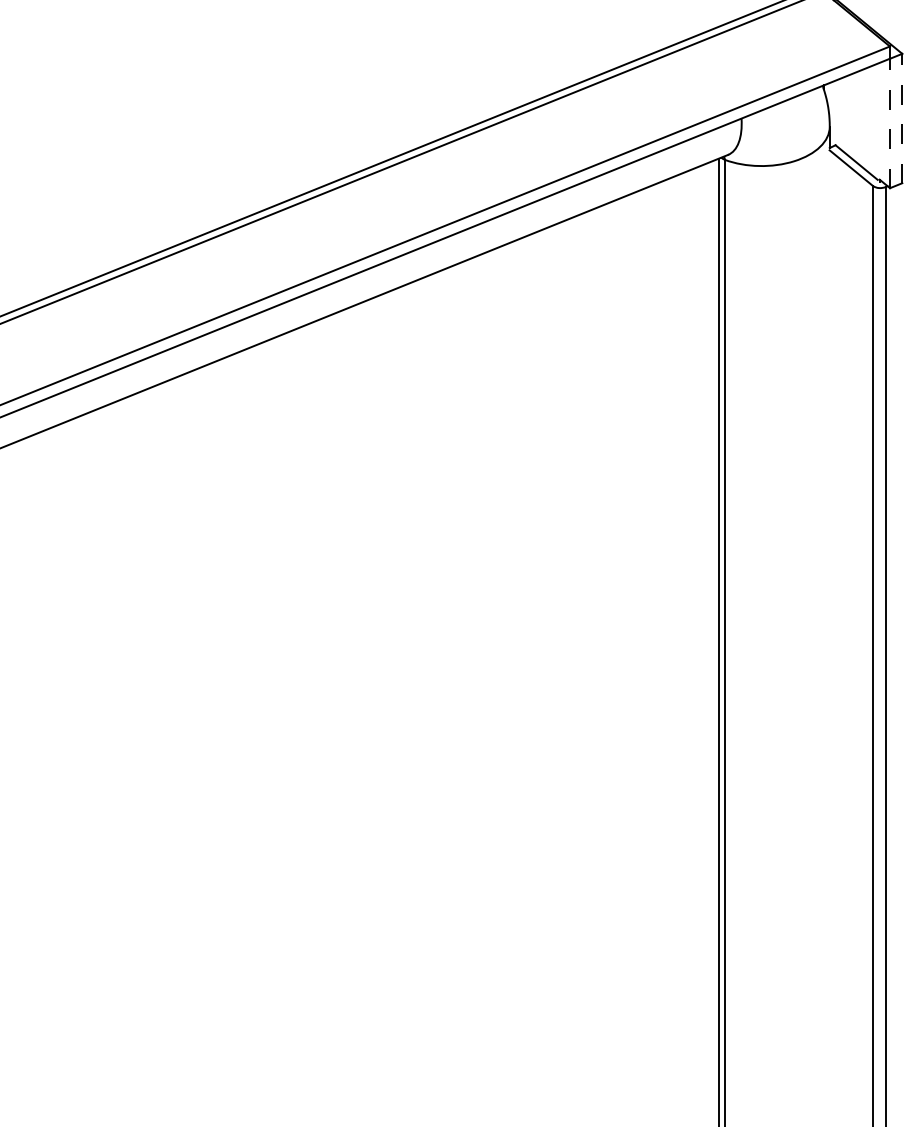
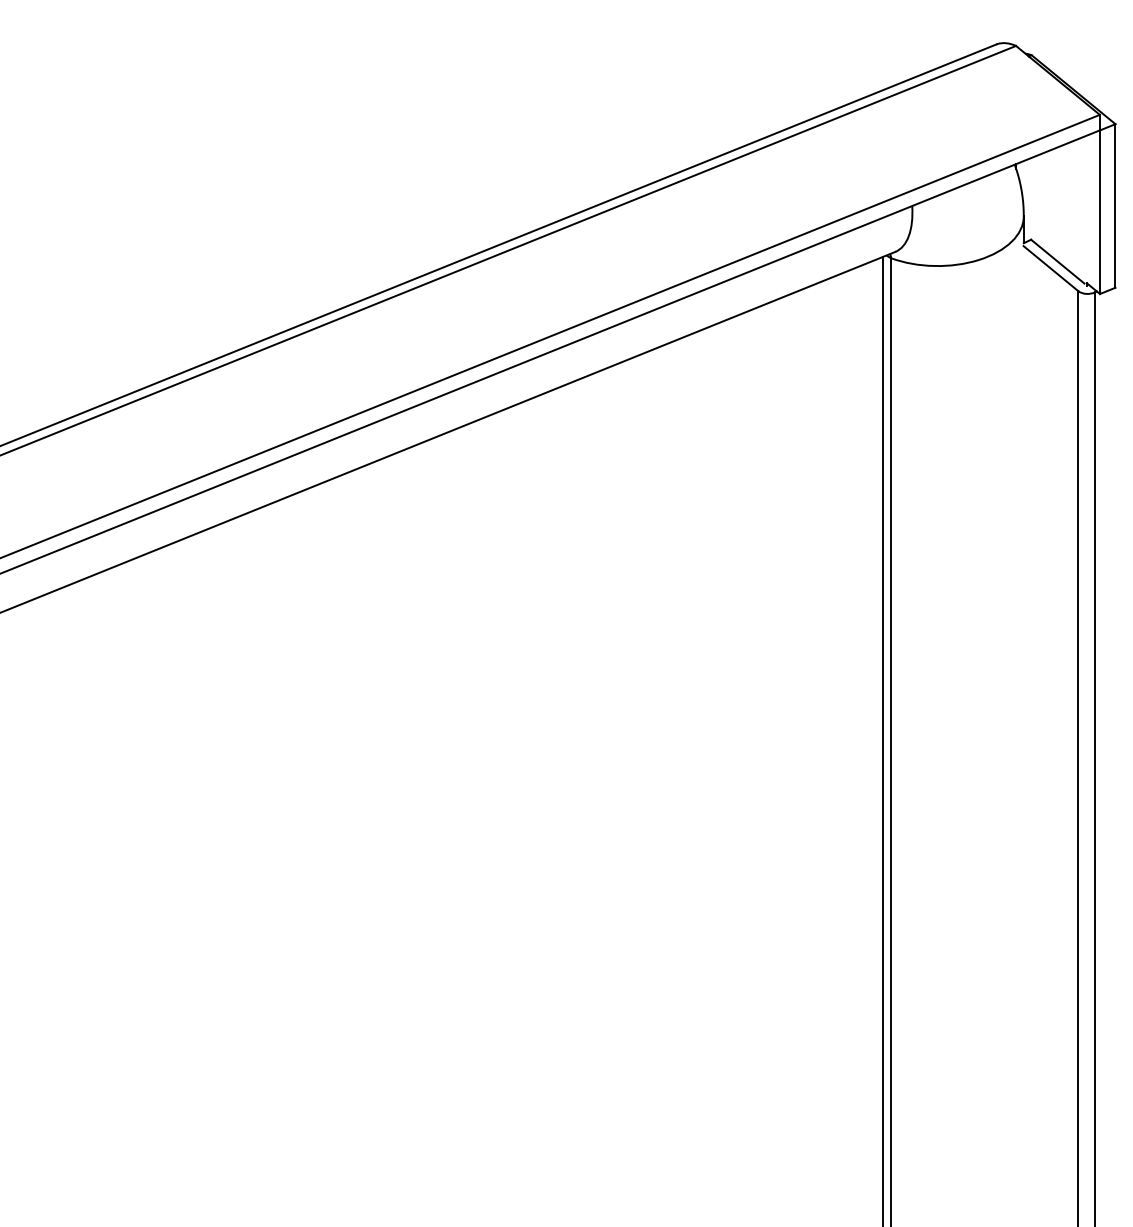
line: (902, 118) -> (1115, 205), dashed -> solid
line: (890, 123) -> (1100, 212), dashed -> solid

